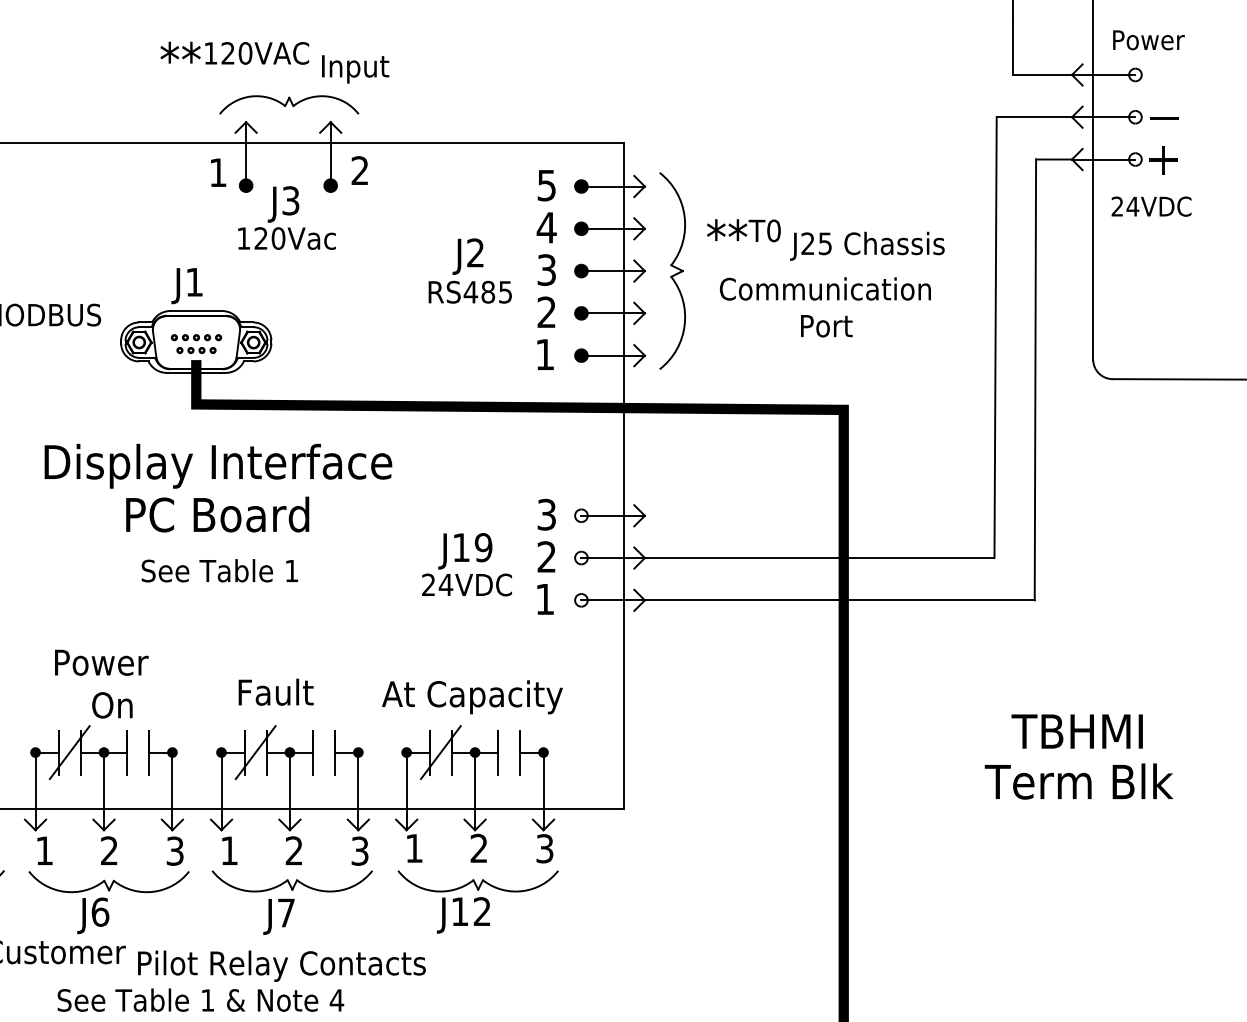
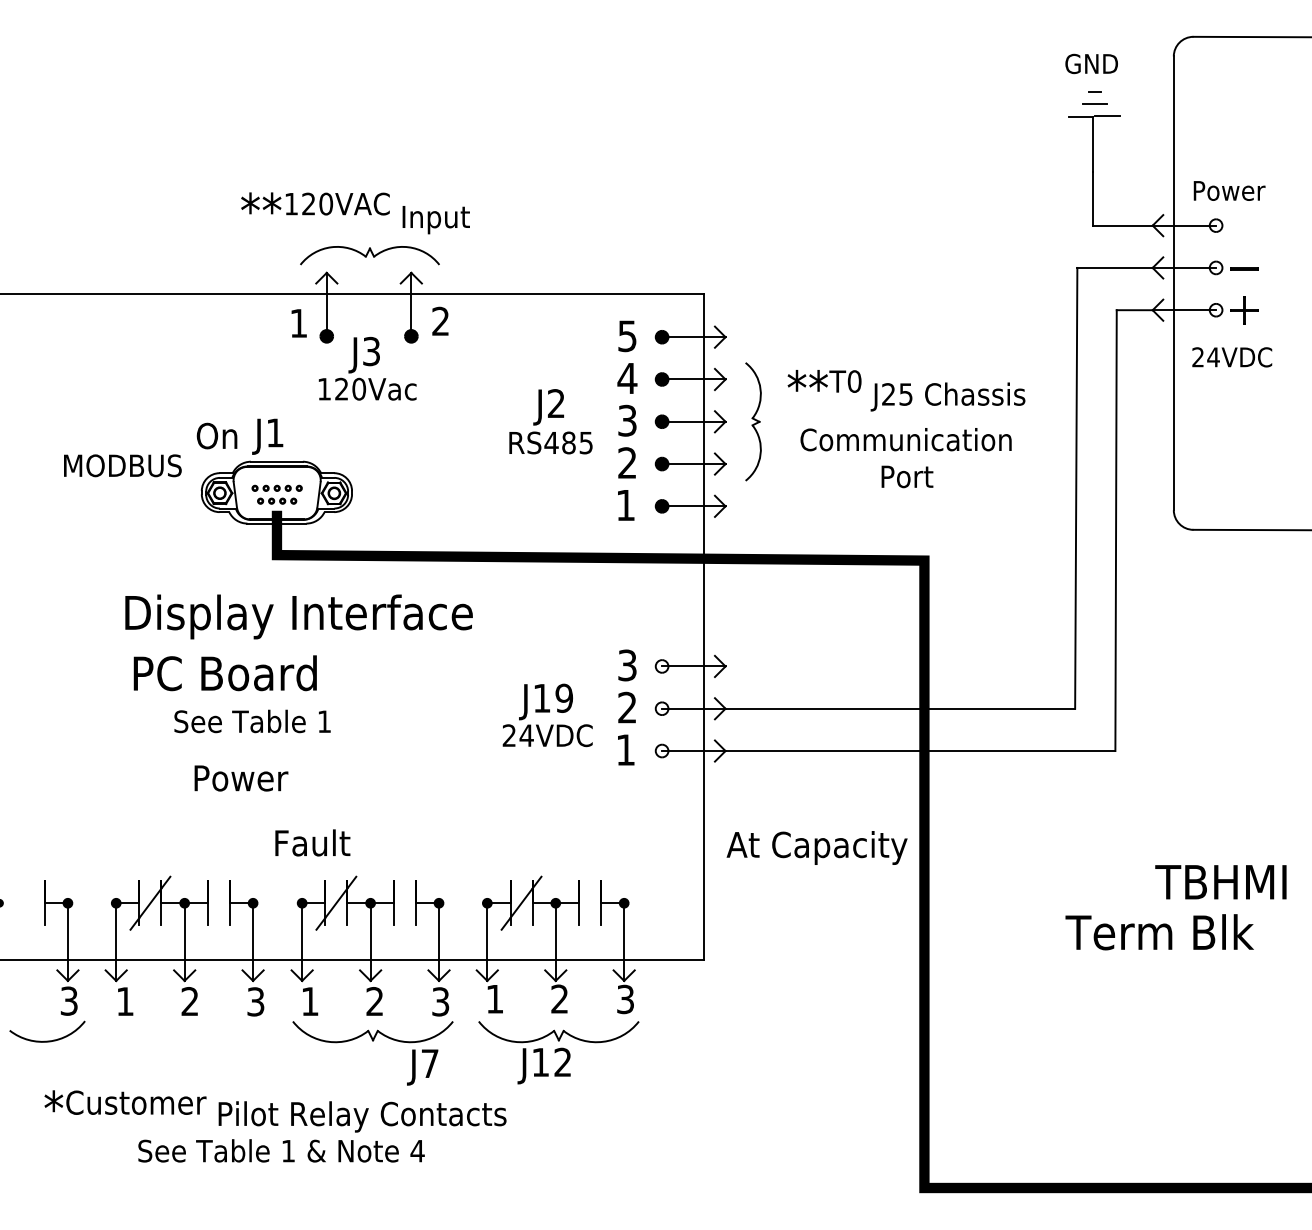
part: (672, 270) -> (753, 421), size x0.6
text: (216, 514) -> (224, 673), moved
text: (219, 570) -> (252, 721), moved
text: (101, 662) -> (241, 778), moved
text: (275, 691) -> (312, 842), moved
text: (471, 696) -> (816, 847), moved
text: (111, 704) -> (216, 435), moved
text: (1076, 731) -> (1220, 882), moved
part: (108, 901) -> (189, 1052), removed
text: (278, 916) -> (422, 1067), moved

